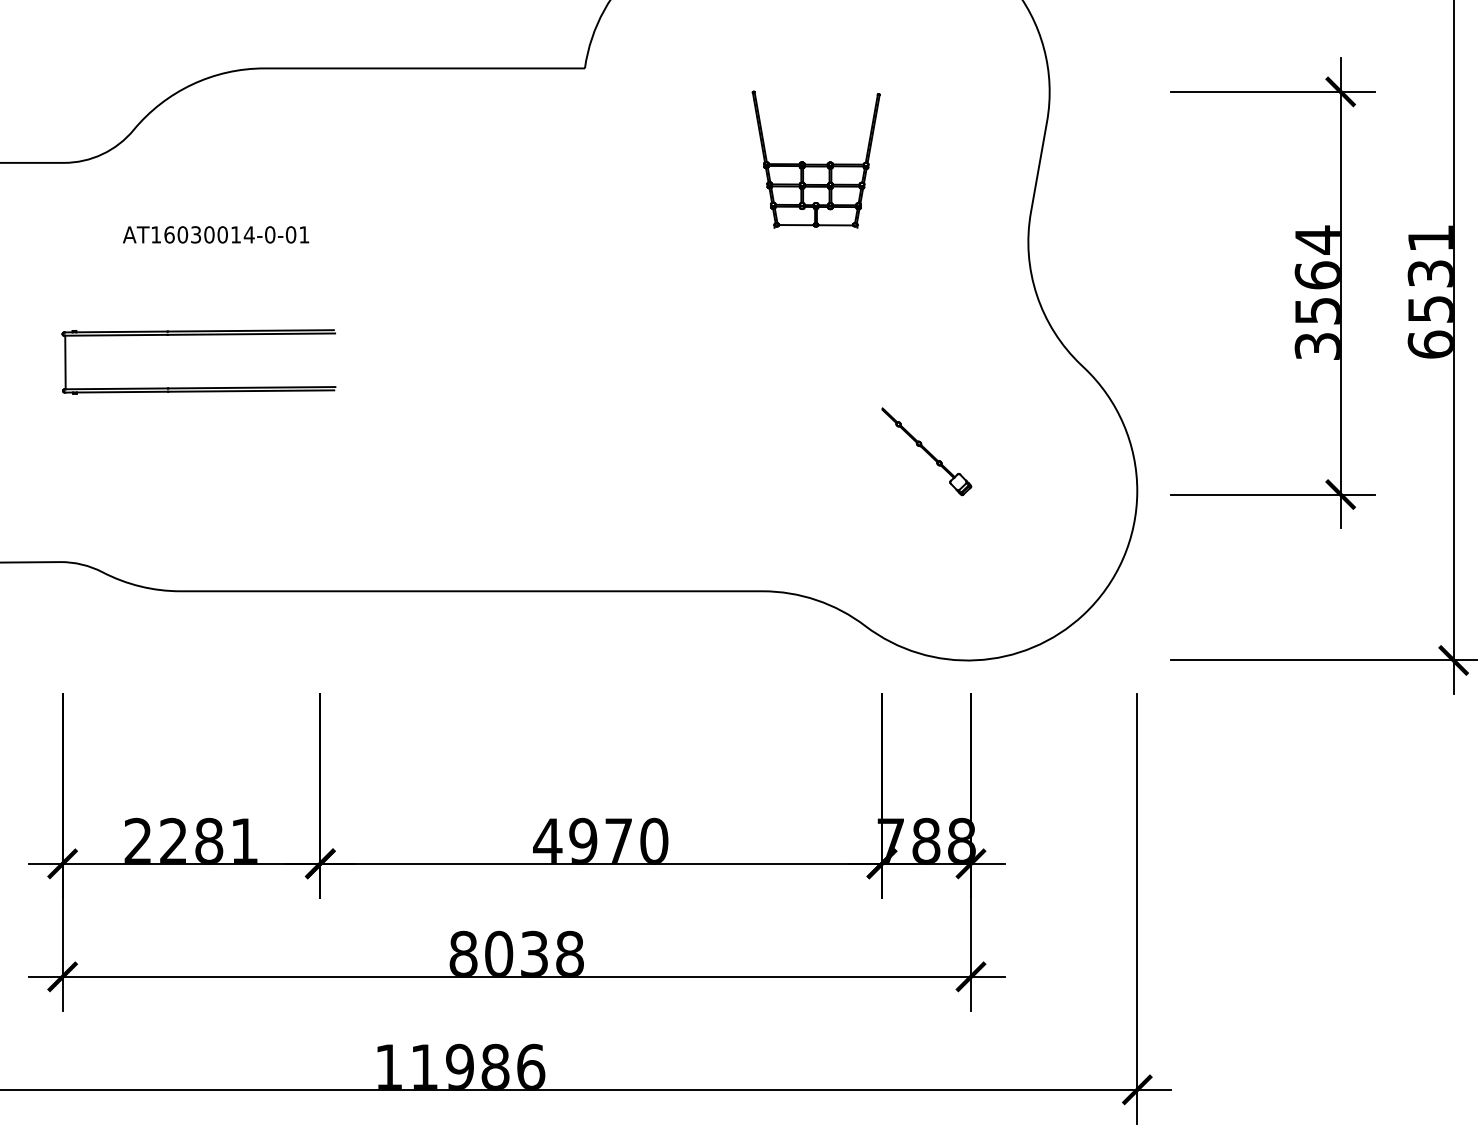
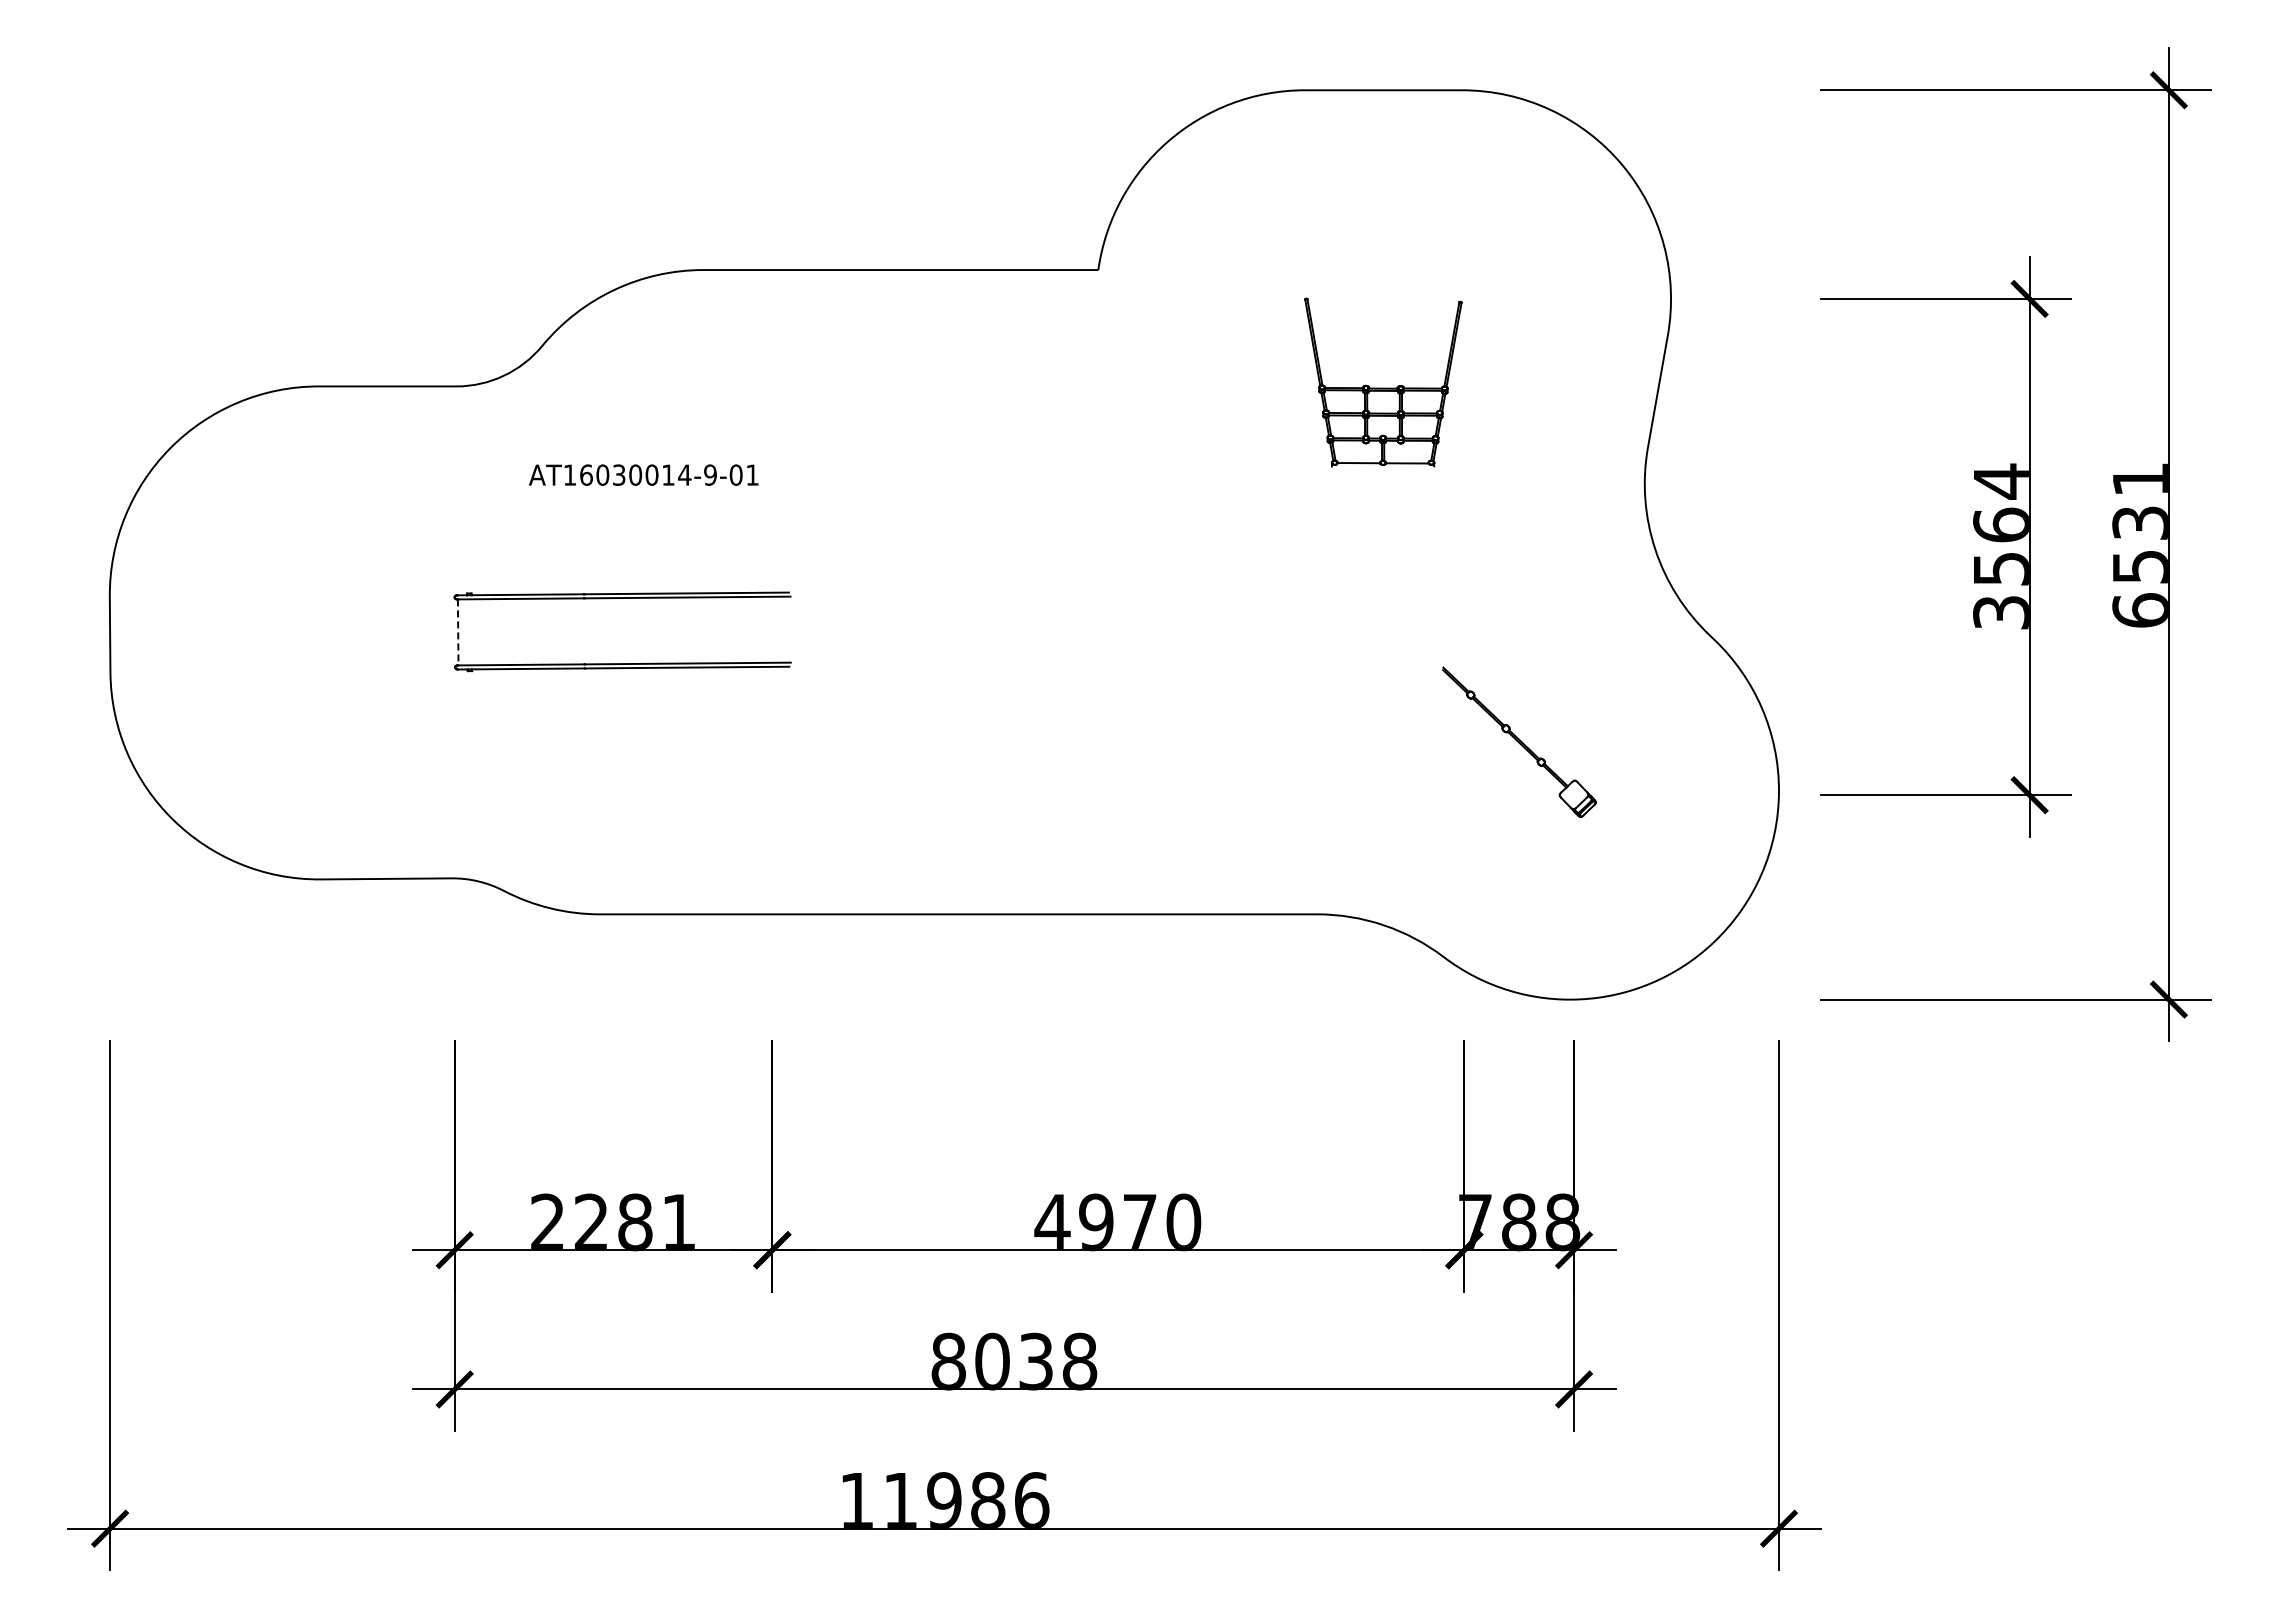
text: (270, 234) -> (710, 474), AT16030014-0-01 -> AT16030014-9-01
line: (65, 362) -> (458, 632), solid -> dashed
part: (926, 451) -> (1519, 742), size x1.4

